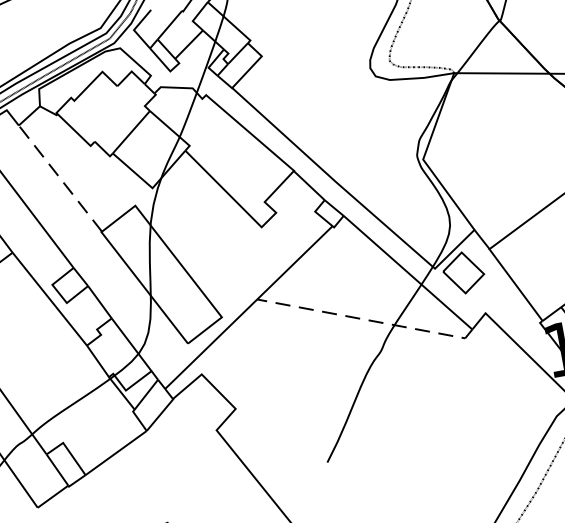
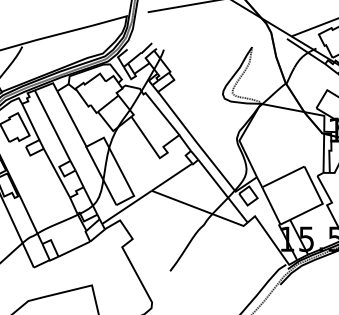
line: (61, 179) -> (72, 119), dashed -> solid
line: (367, 320) -> (200, 209), dashed -> solid

